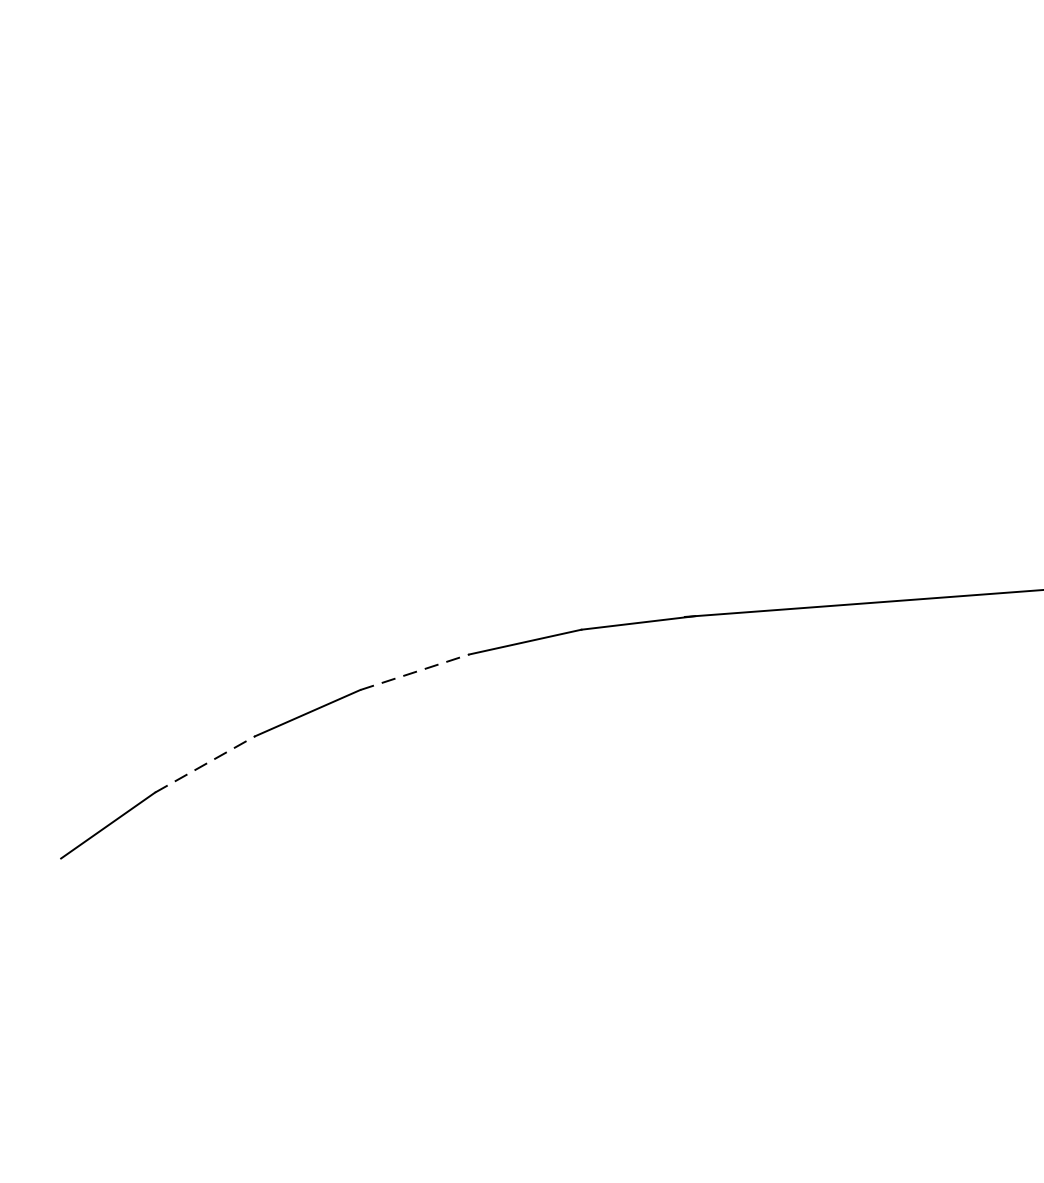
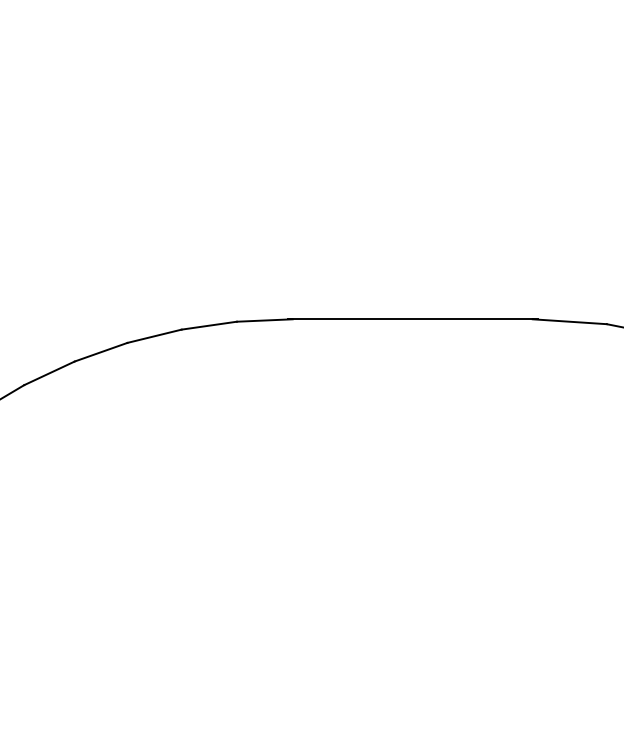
line: (414, 672) -> (154, 336), dashed -> solid
line: (205, 764) -> (49, 373), dashed -> solid

